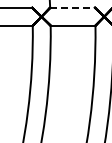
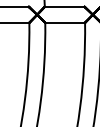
line: (73, 7) -> (65, 6), dashed -> solid

